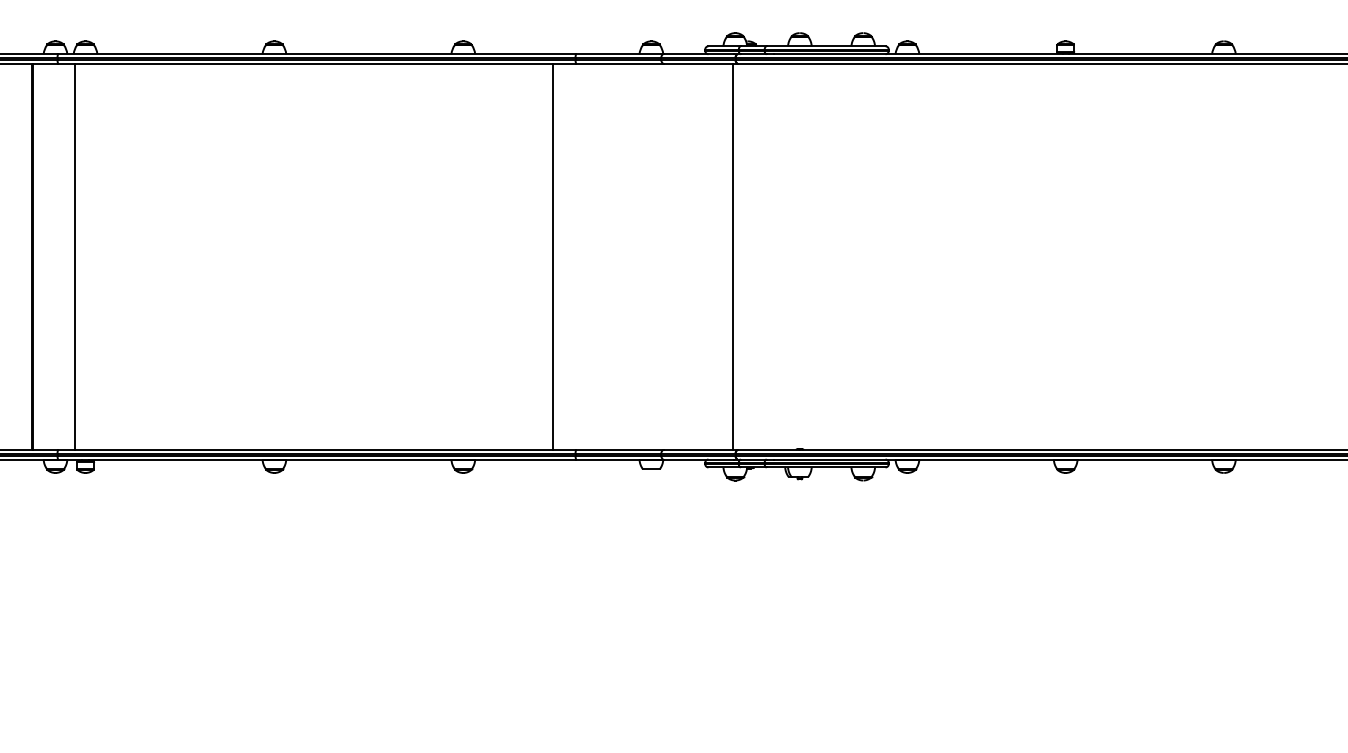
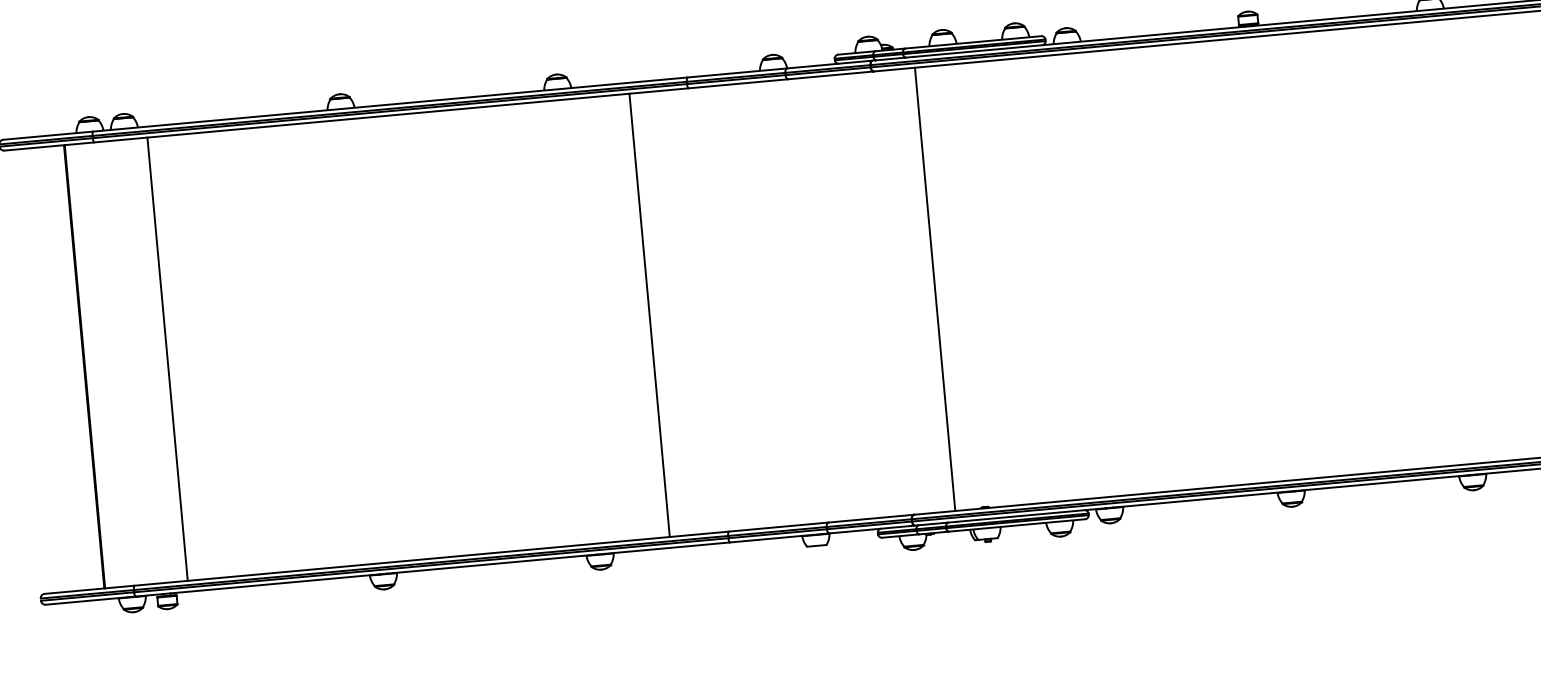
line: (74, 256) -> (167, 358), moved
line: (552, 256) -> (649, 314), moved
line: (732, 256) -> (934, 288), moved

